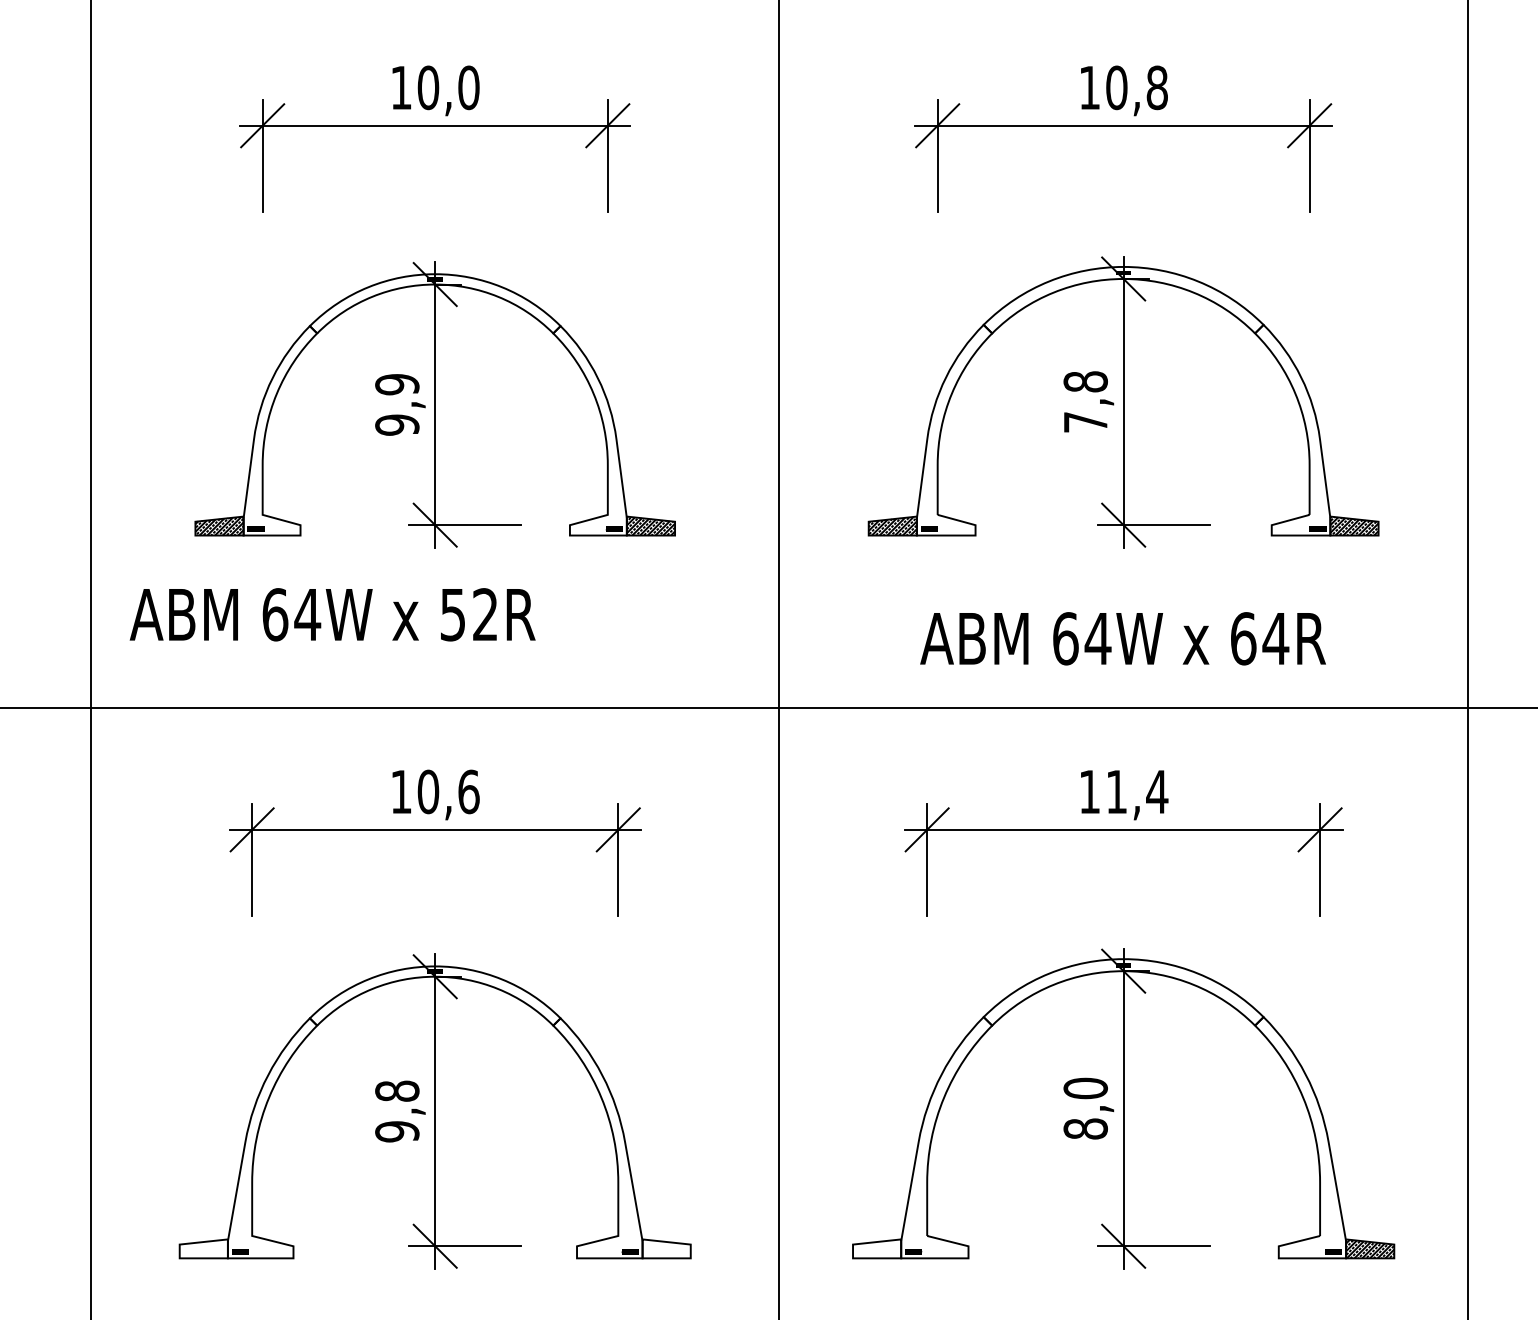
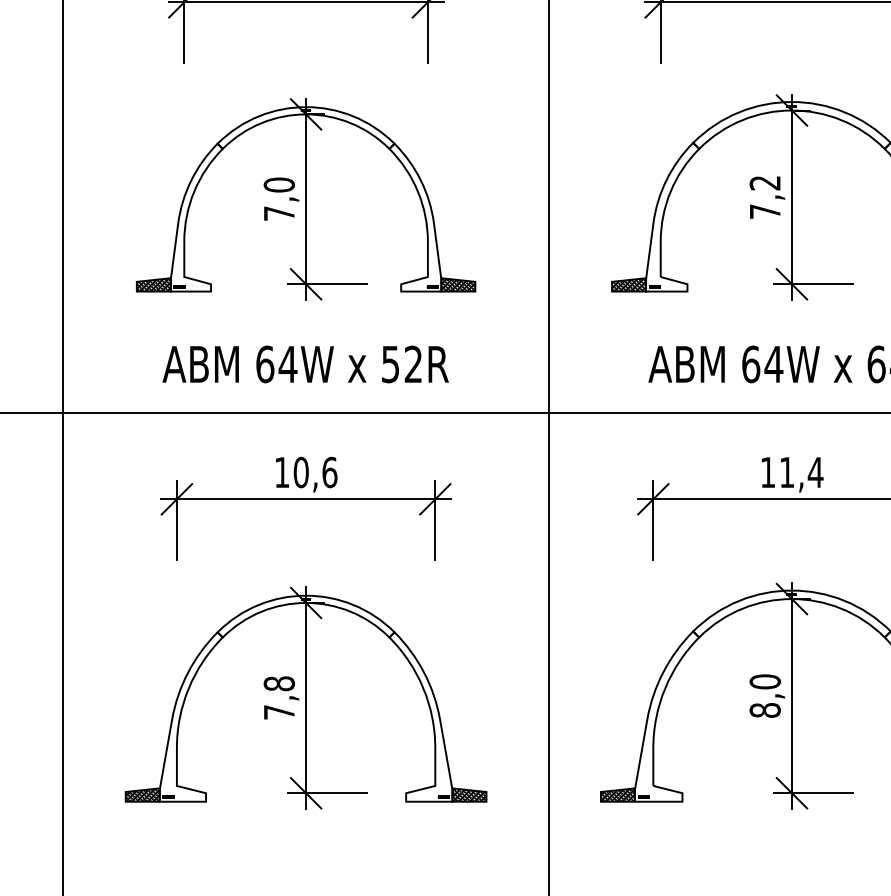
text: (1085, 381) -> (765, 182), 7,8 -> 7,2
text: (397, 404) -> (279, 199), 9,9 -> 7,0
text: (332, 614) -> (305, 364), moved
text: (397, 1131) -> (279, 712), 9,8 -> 7,8
hatch: (203, 1248) -> (142, 794), added
hatch: (666, 1248) -> (469, 794), added
hatch: (877, 1248) -> (618, 794), added

